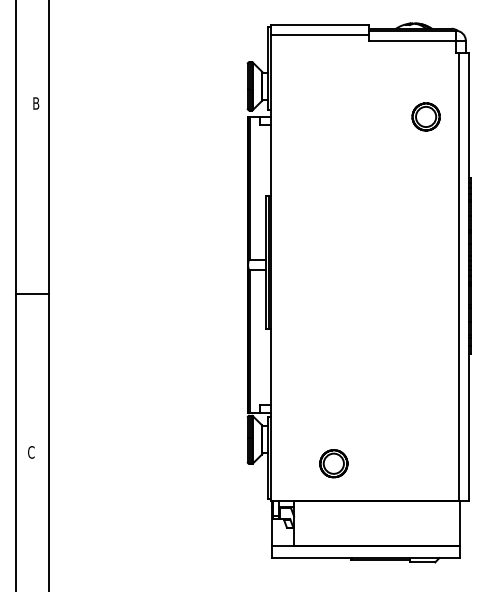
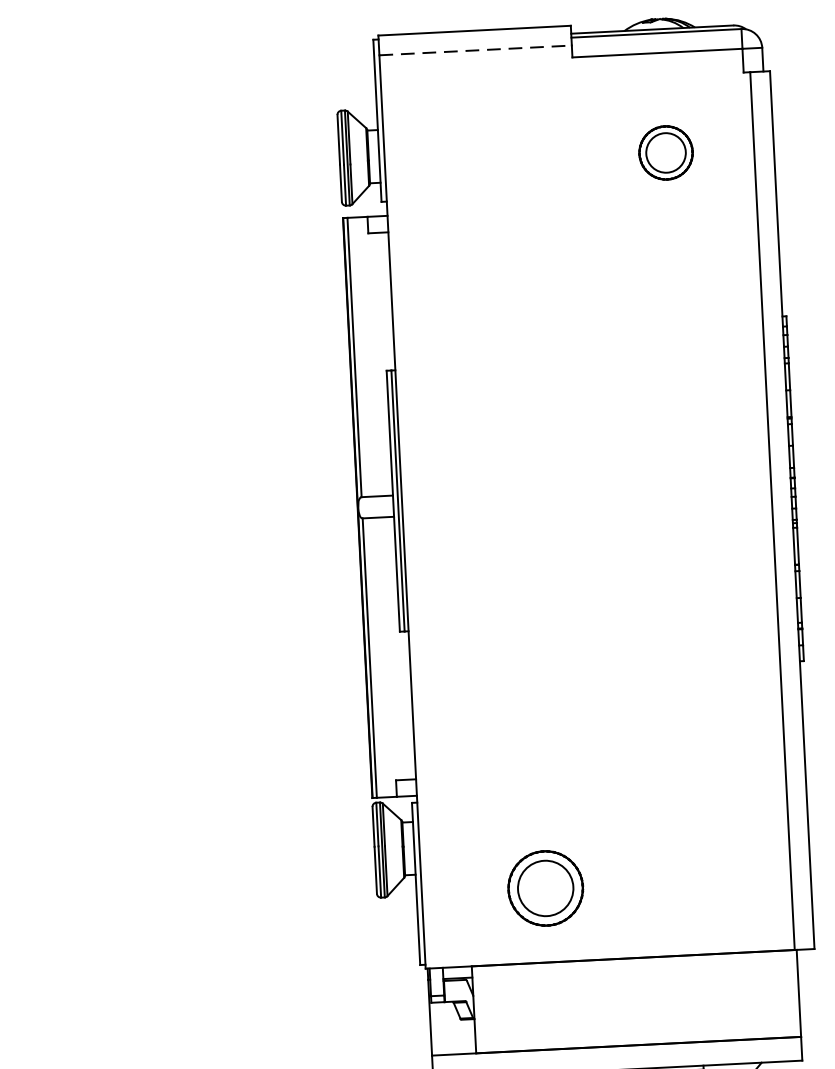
line: (320, 34) -> (477, 49), solid -> dashed
part: (425, 116) -> (664, 152), moved
part: (333, 463) -> (545, 888), size x1.4

